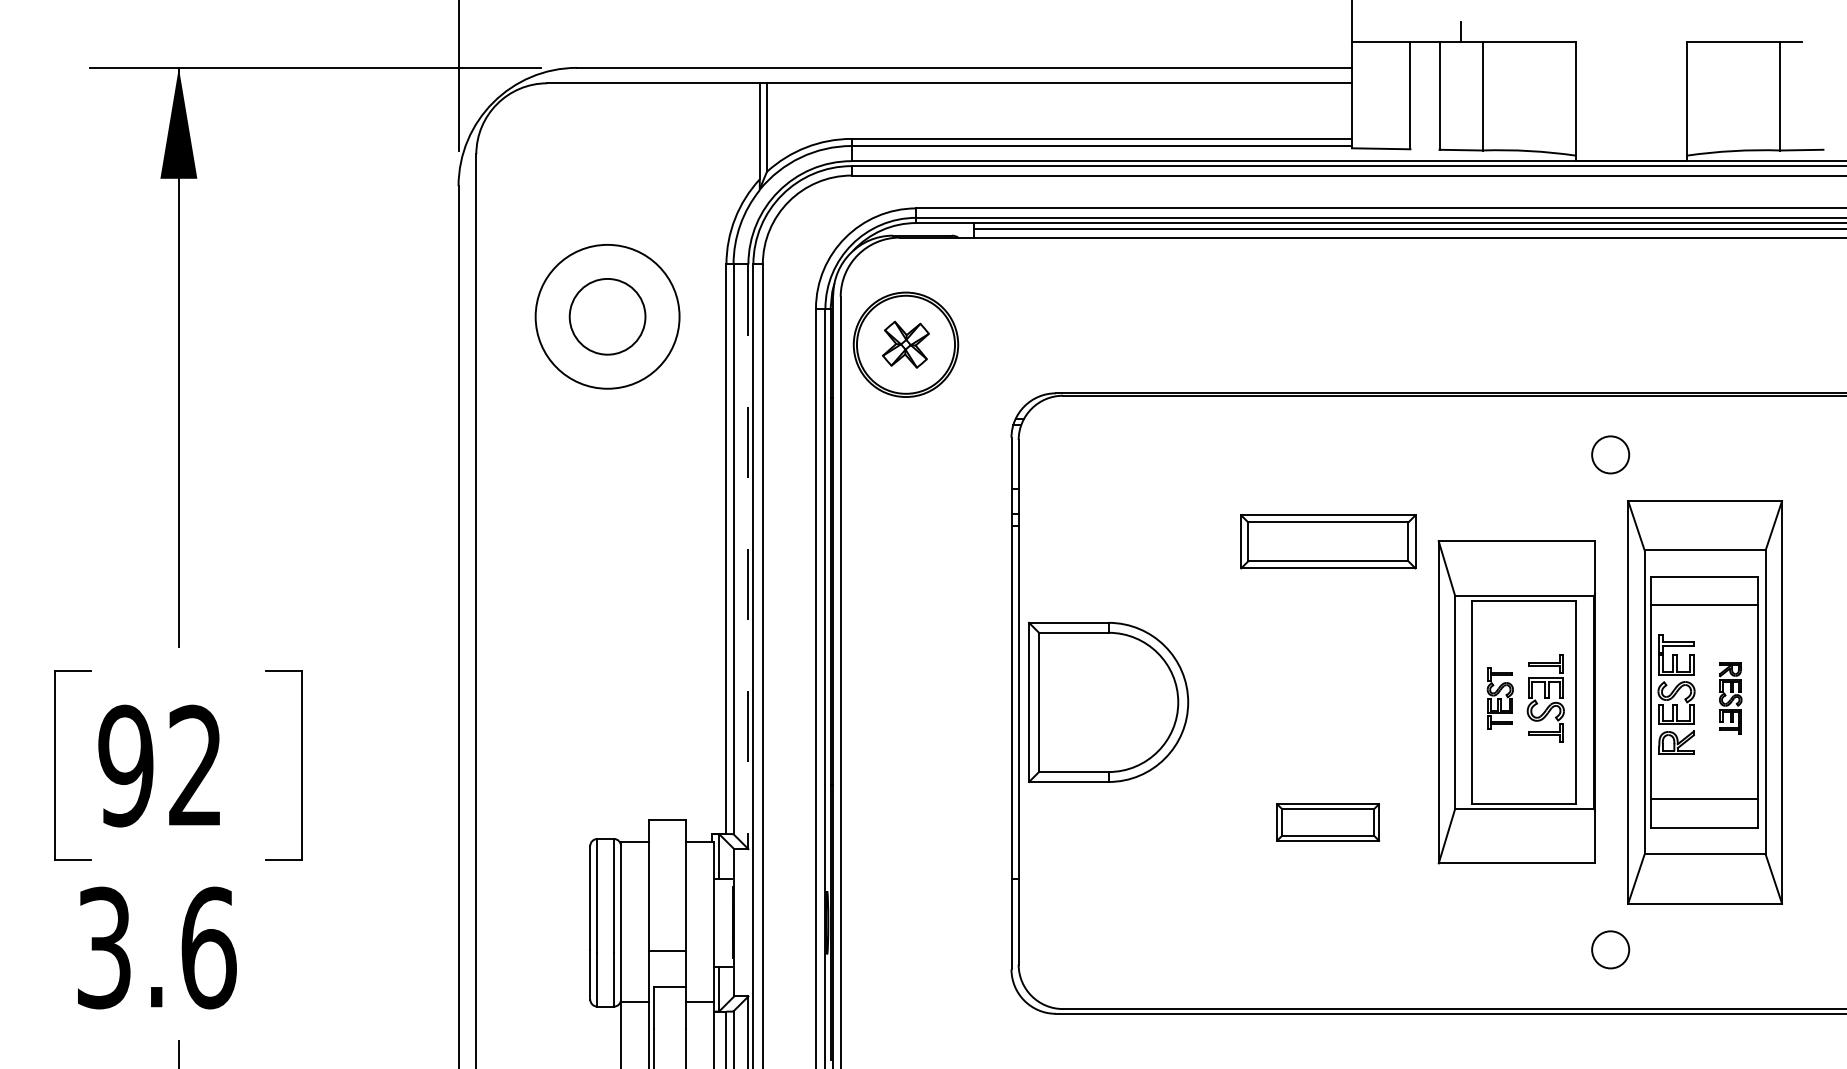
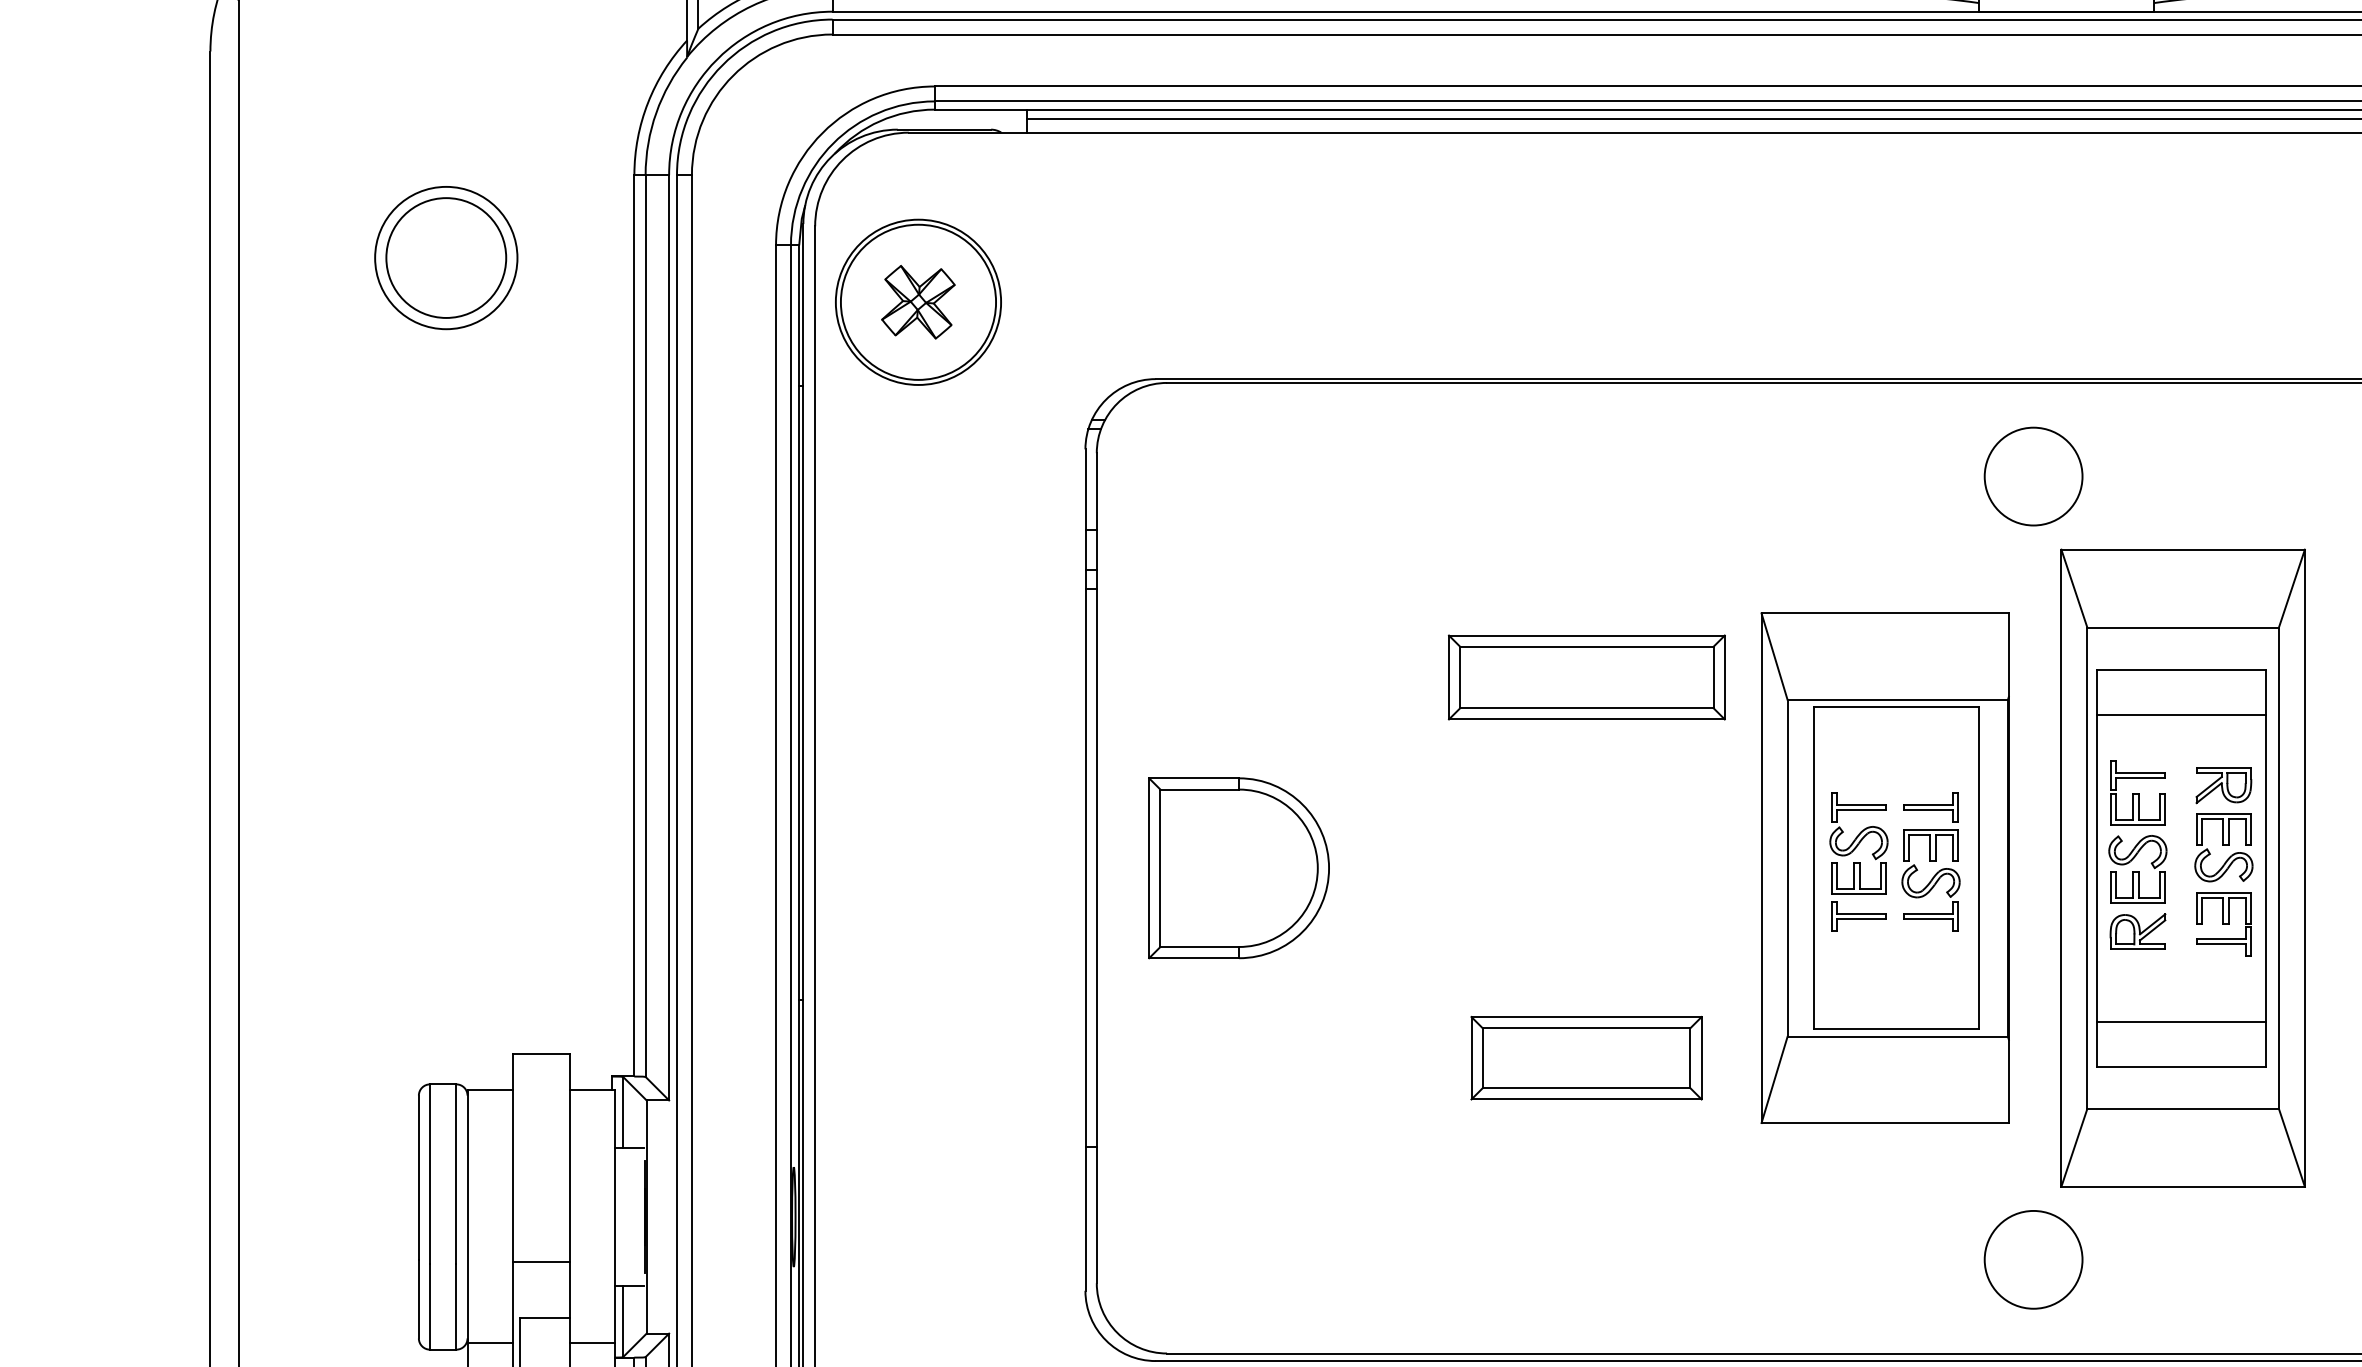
circle: (607, 316) -> (446, 257), size x0.62
circle: (1610, 454) -> (2033, 475), size x1.67
part: (1328, 541) -> (1587, 676), moved
line: (748, 557) -> (669, 638), dashed -> solid
part: (1500, 698) -> (1859, 862), size x1.43
part: (1730, 698) -> (2223, 862), size x1.67
part: (1108, 702) -> (1238, 868), size x0.71
part: (1327, 822) -> (1585, 1058), size x1.43
circle: (1610, 949) -> (2033, 1259), size x1.67

